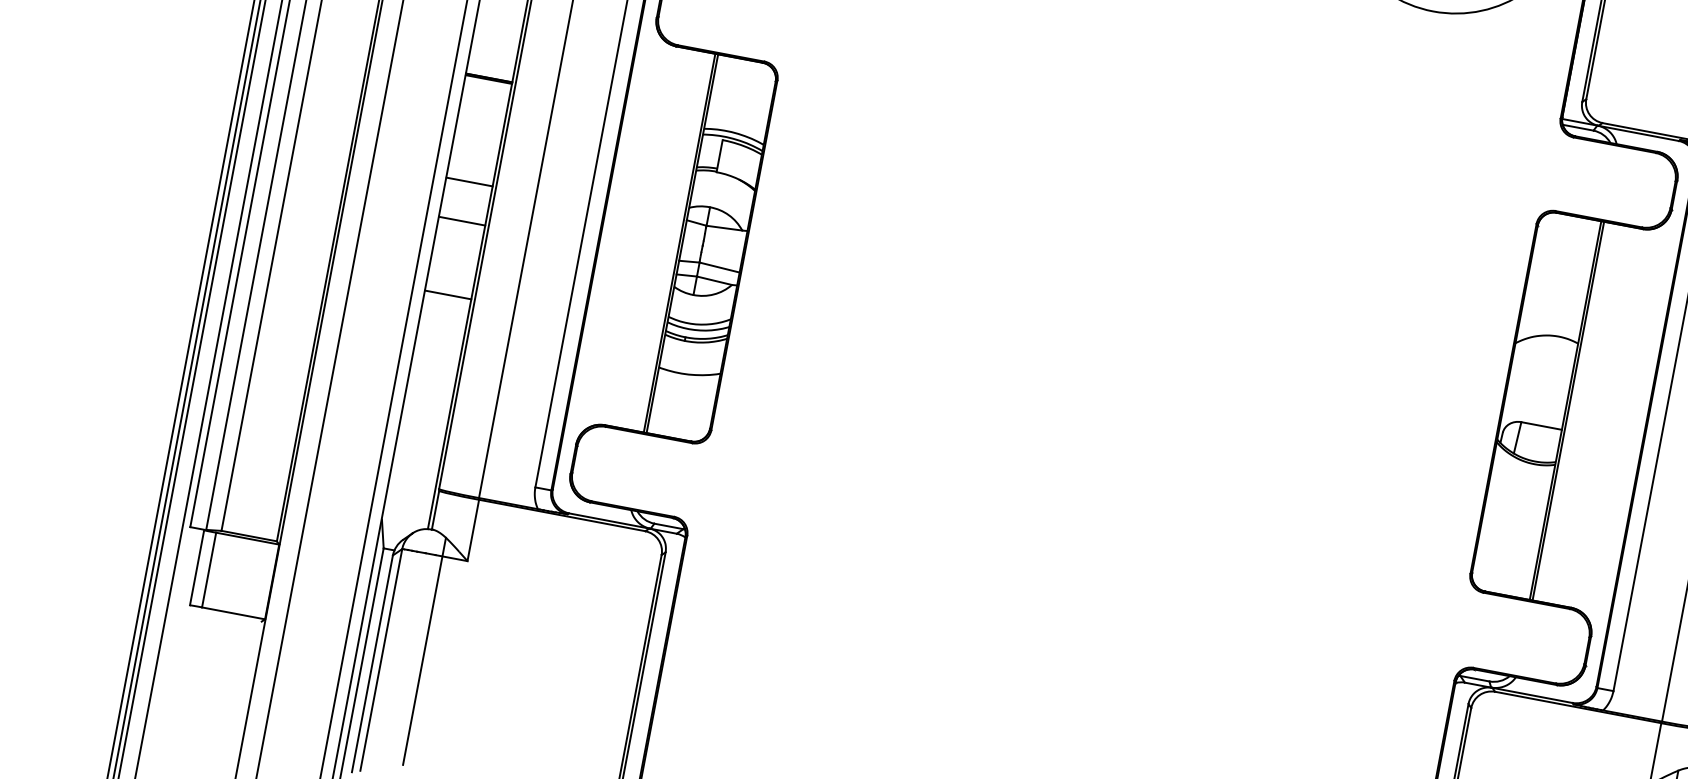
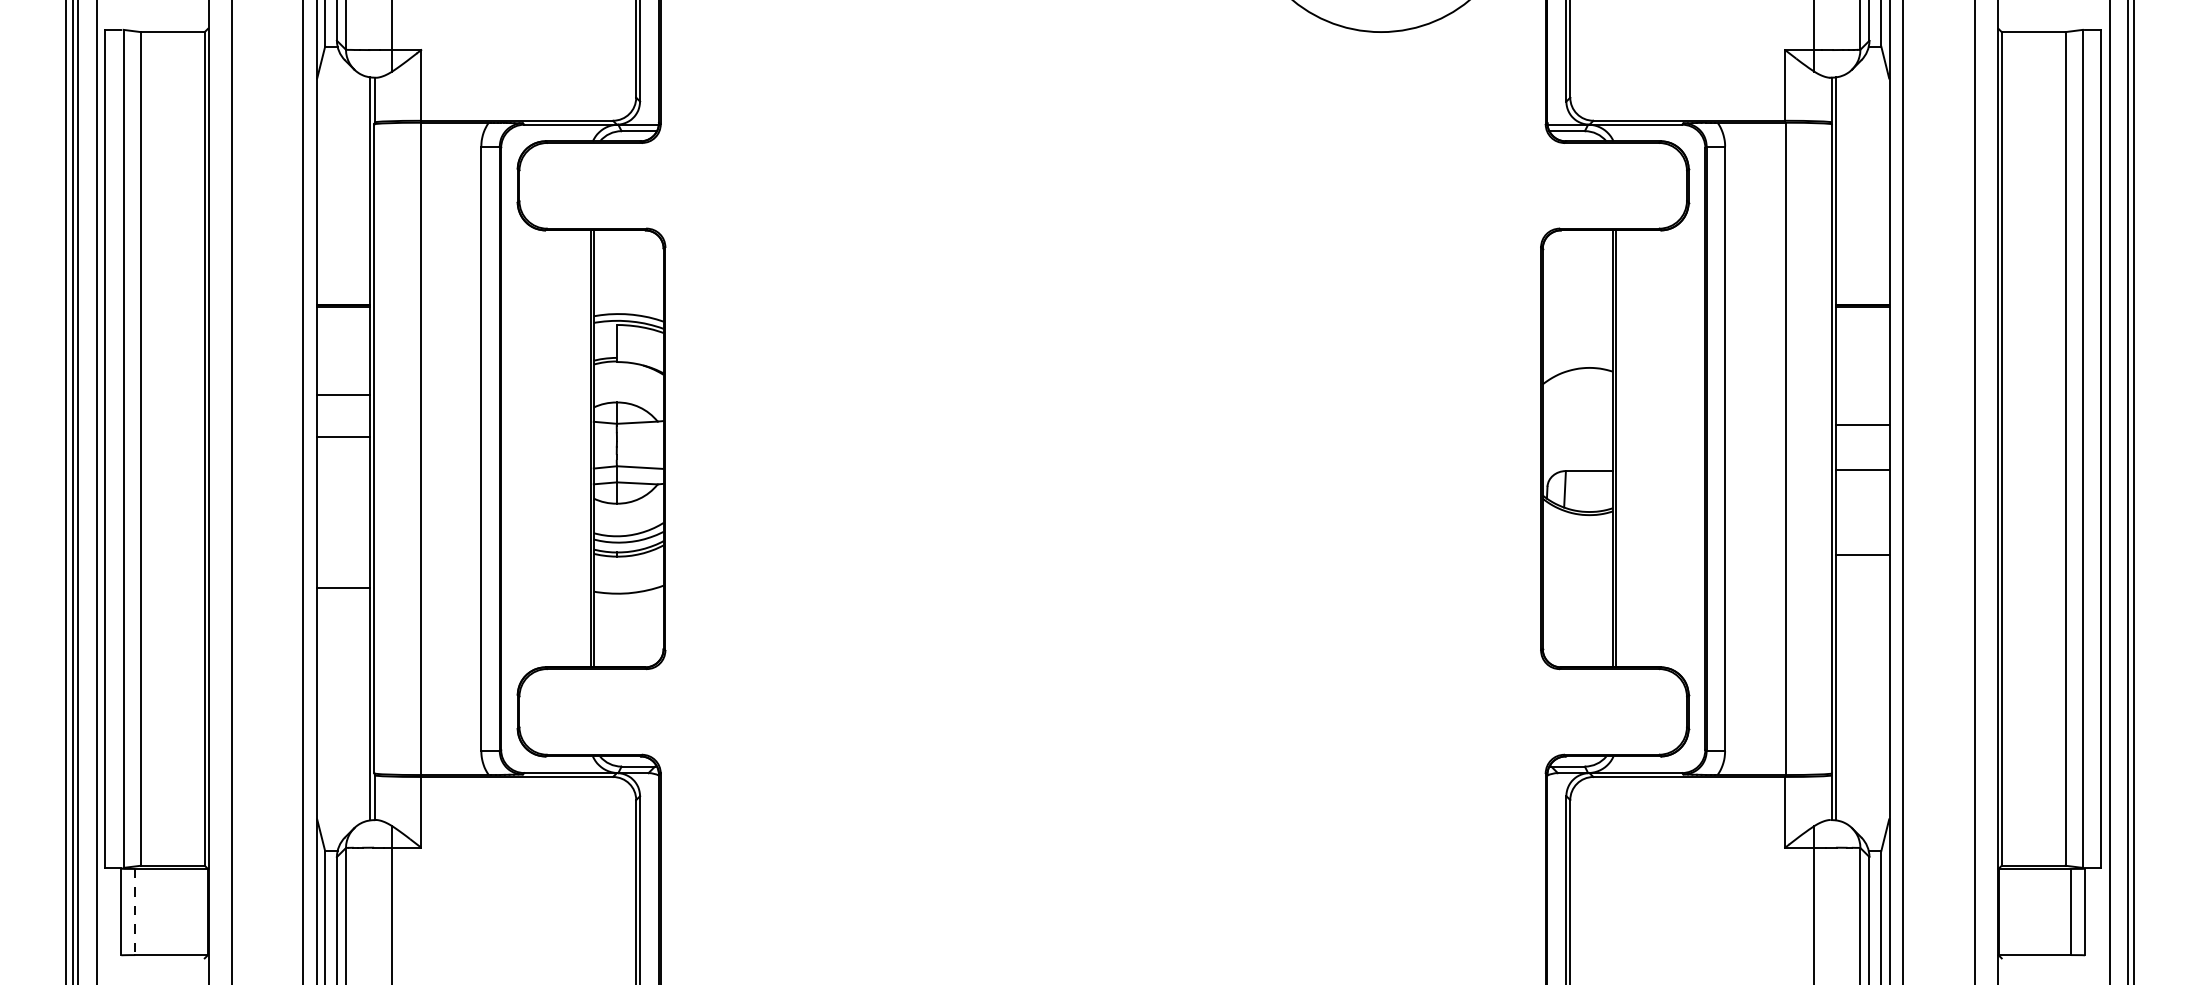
line: (469, 181) -> (343, 394), moved
line: (461, 221) -> (343, 437), moved
line: (447, 295) -> (343, 588), moved
line: (209, 570) -> (135, 912), solid -> dashed

